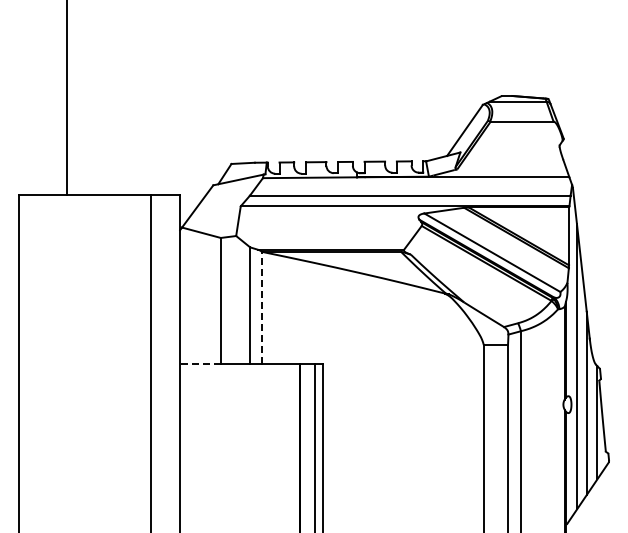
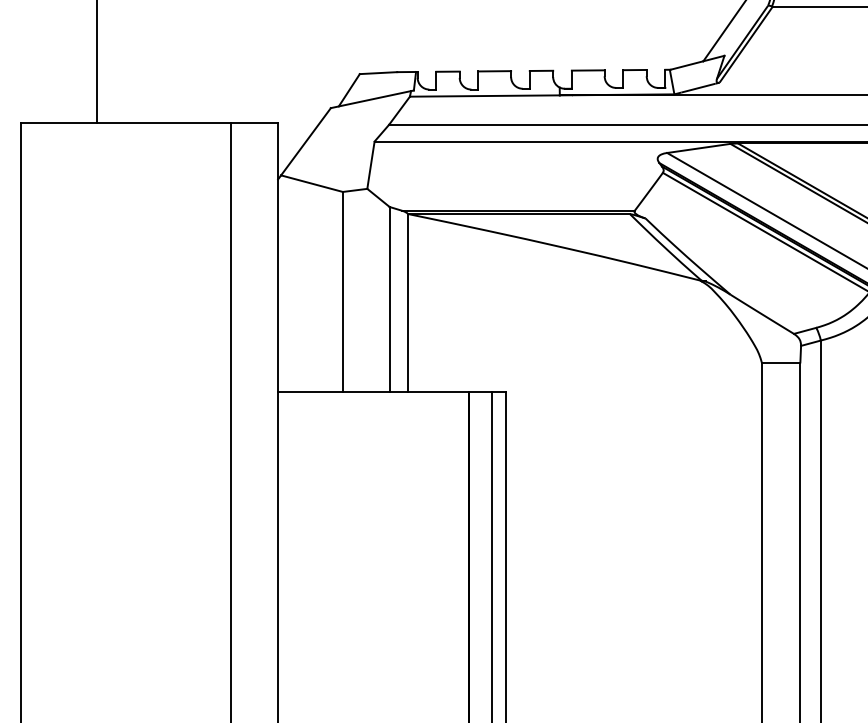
line: (261, 307) -> (407, 302), dashed -> solid
line: (200, 363) -> (310, 391), dashed -> solid

